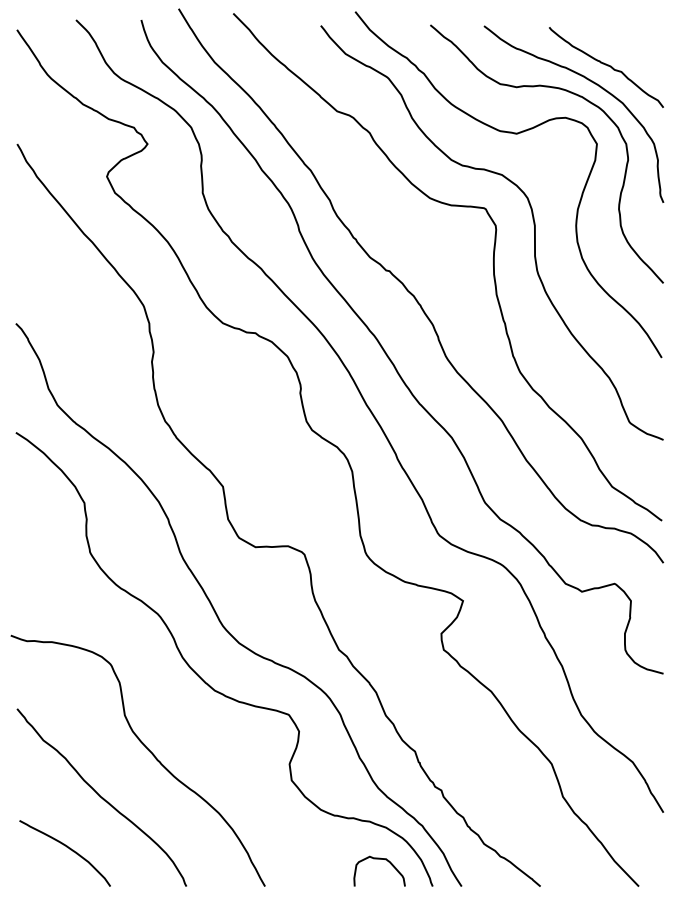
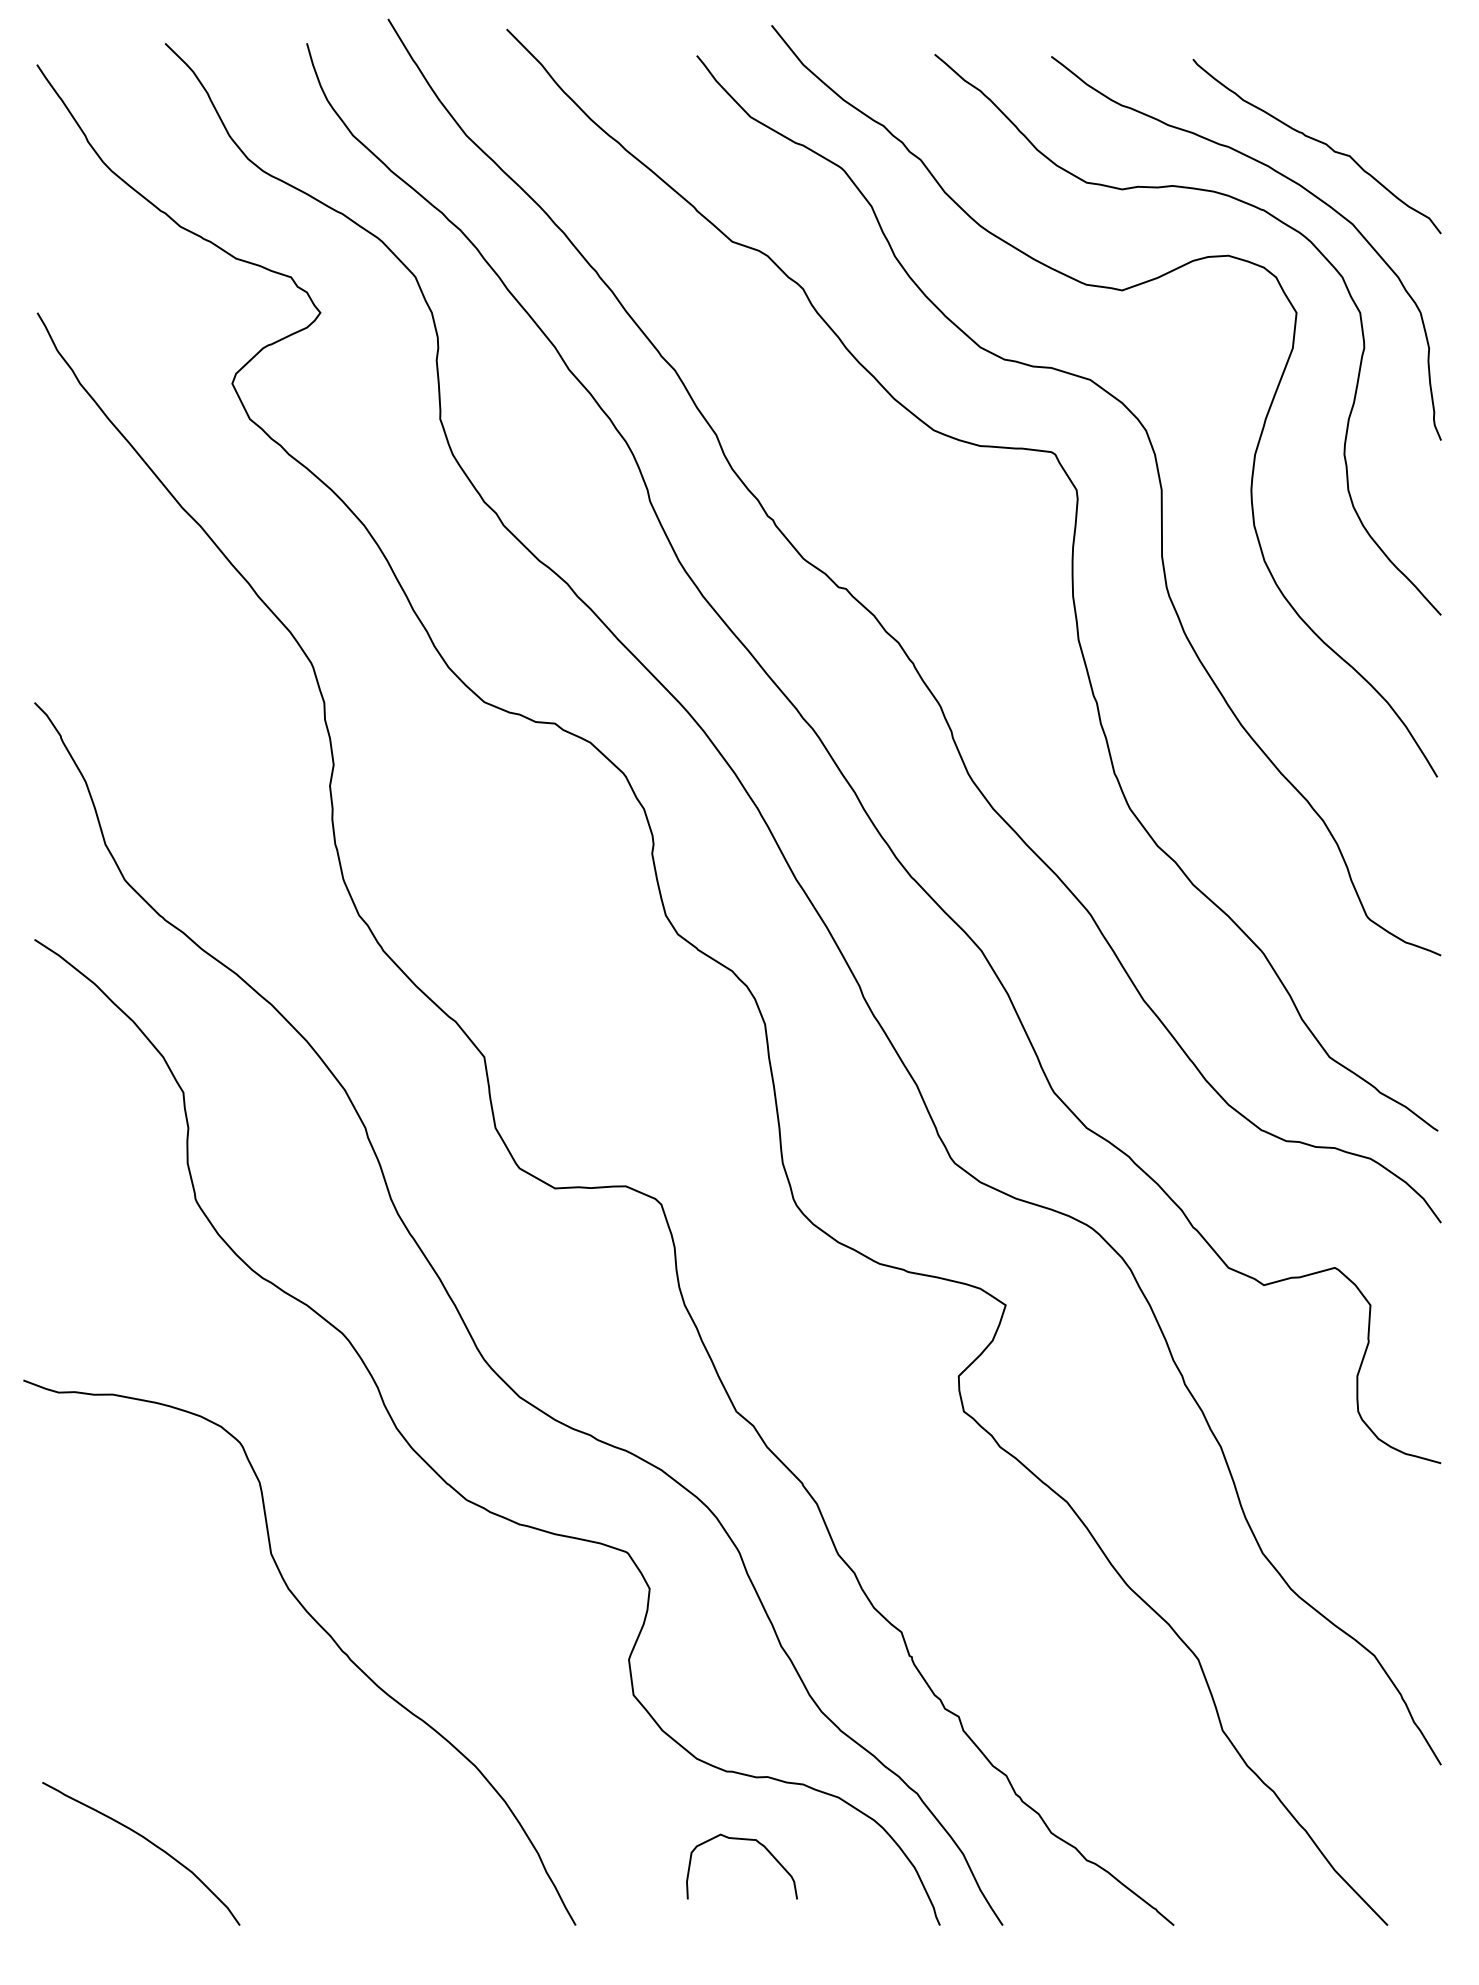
curve: (101, 797) -> (220, 1732), removed
curve: (379, 859) -> (741, 1840), moved

